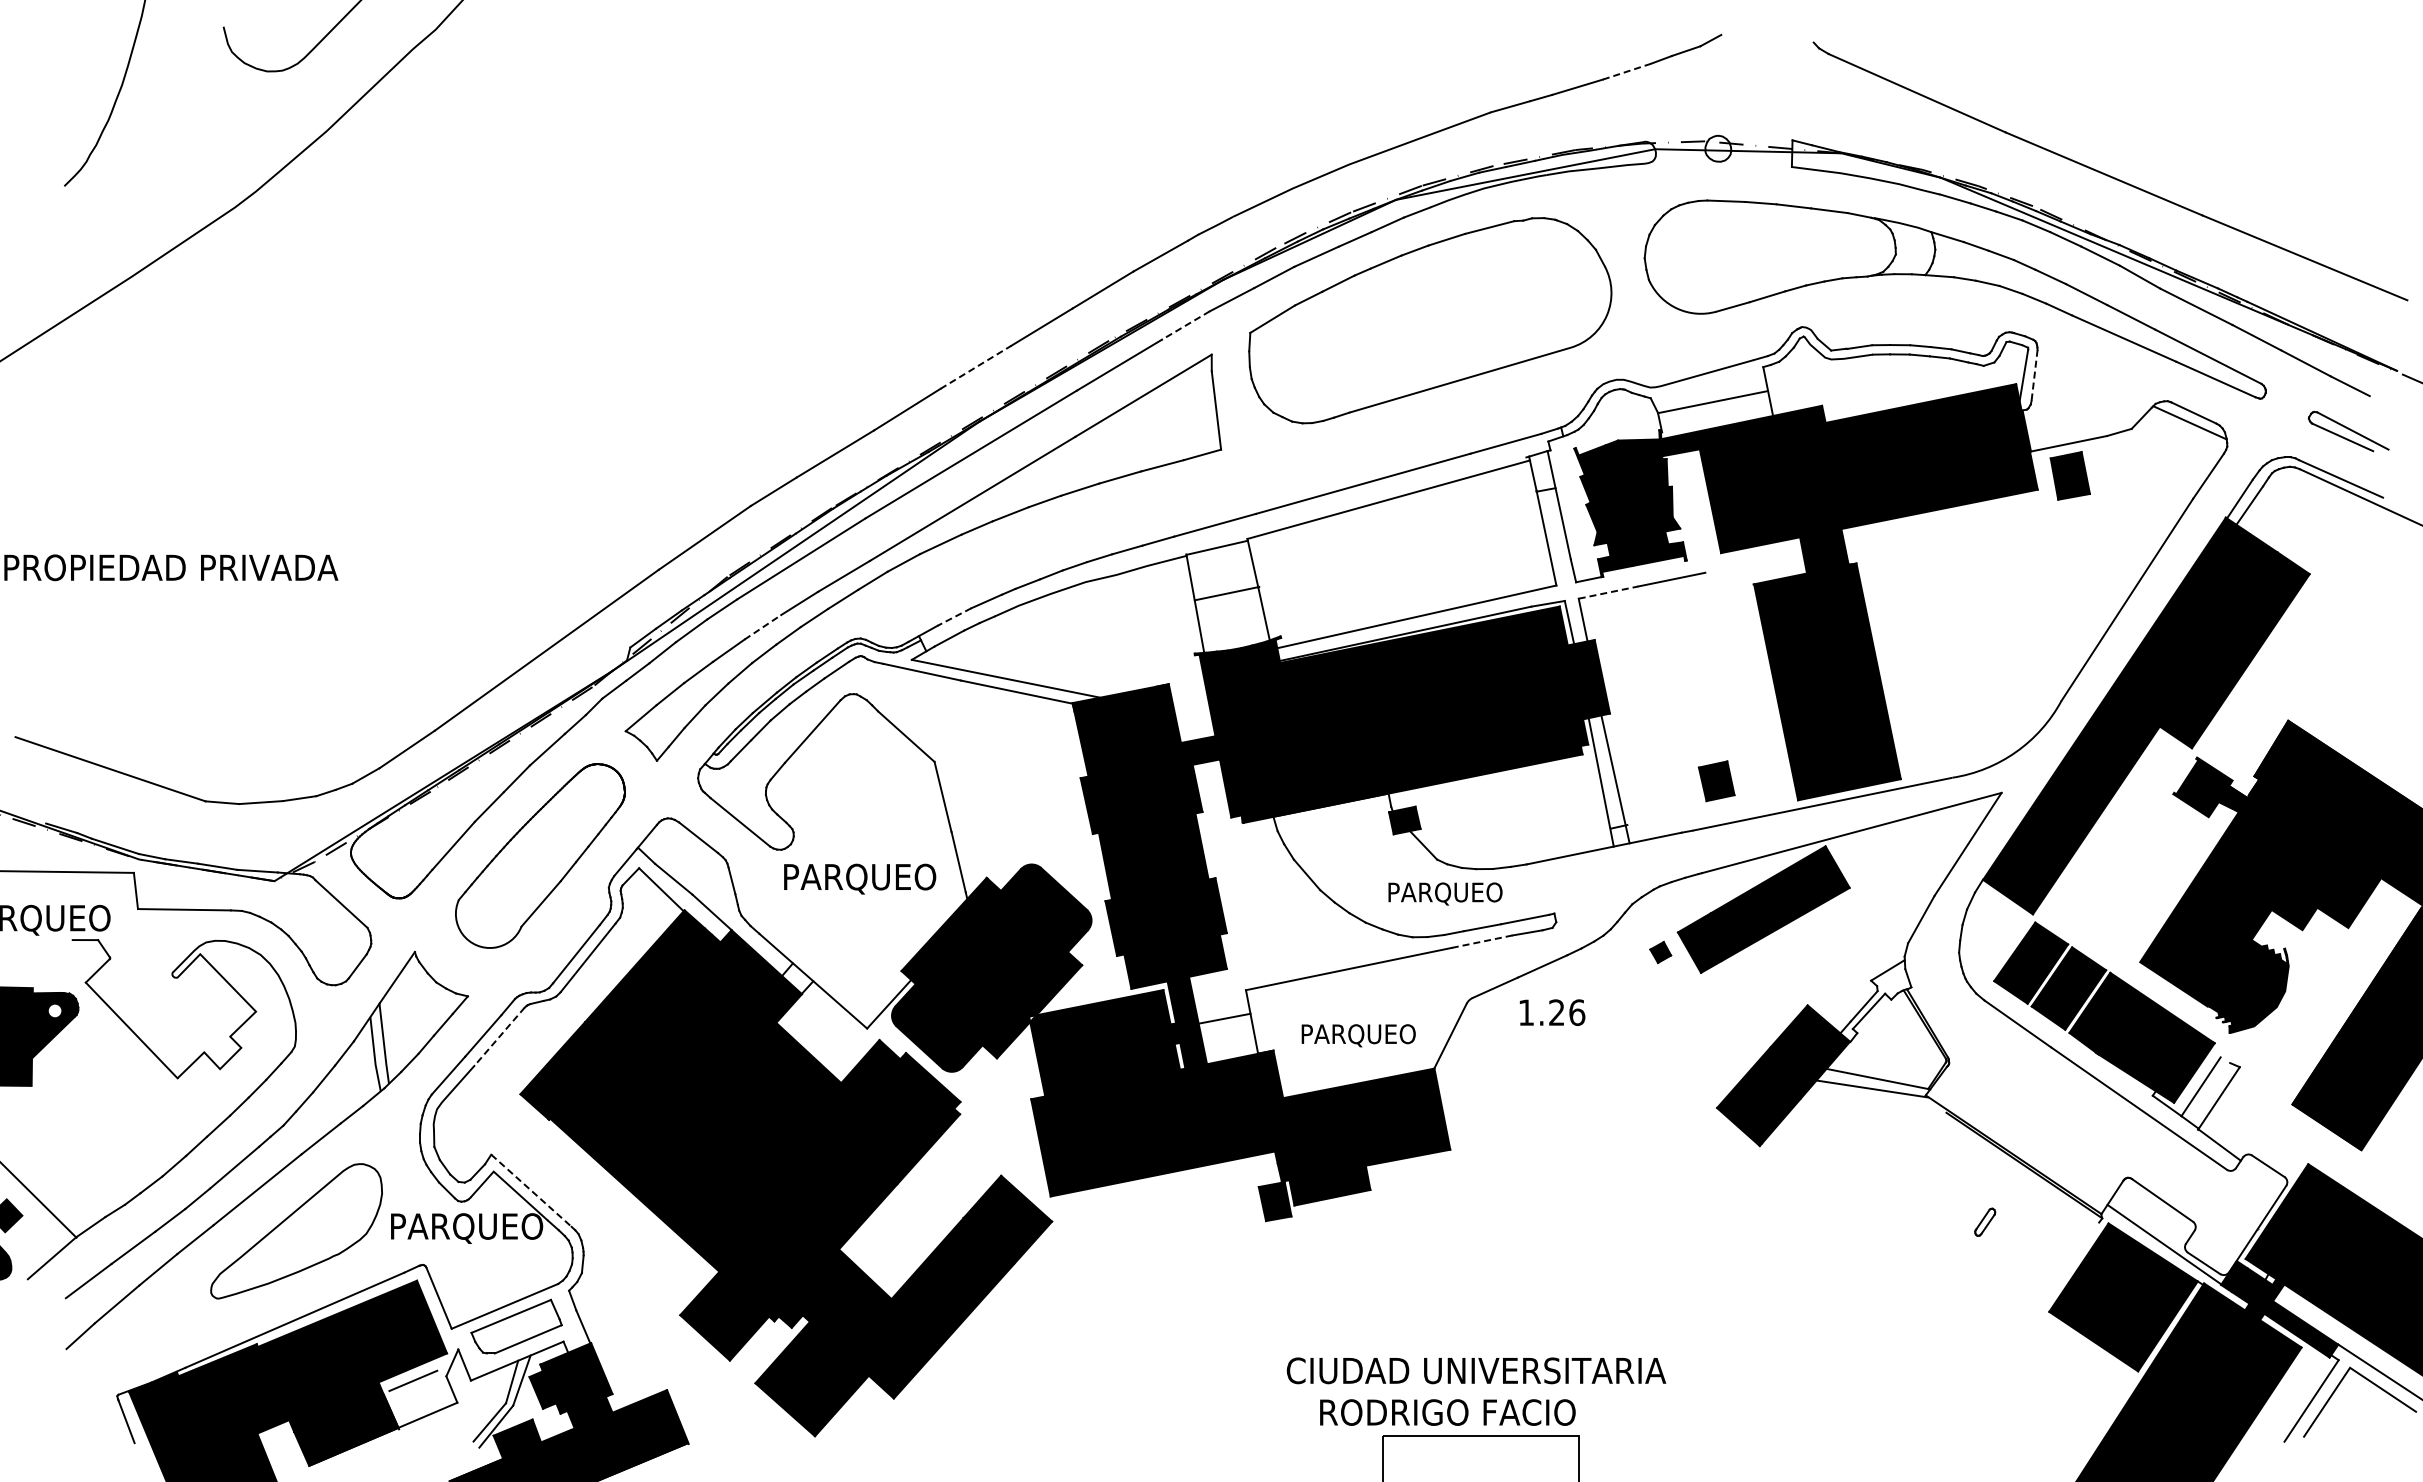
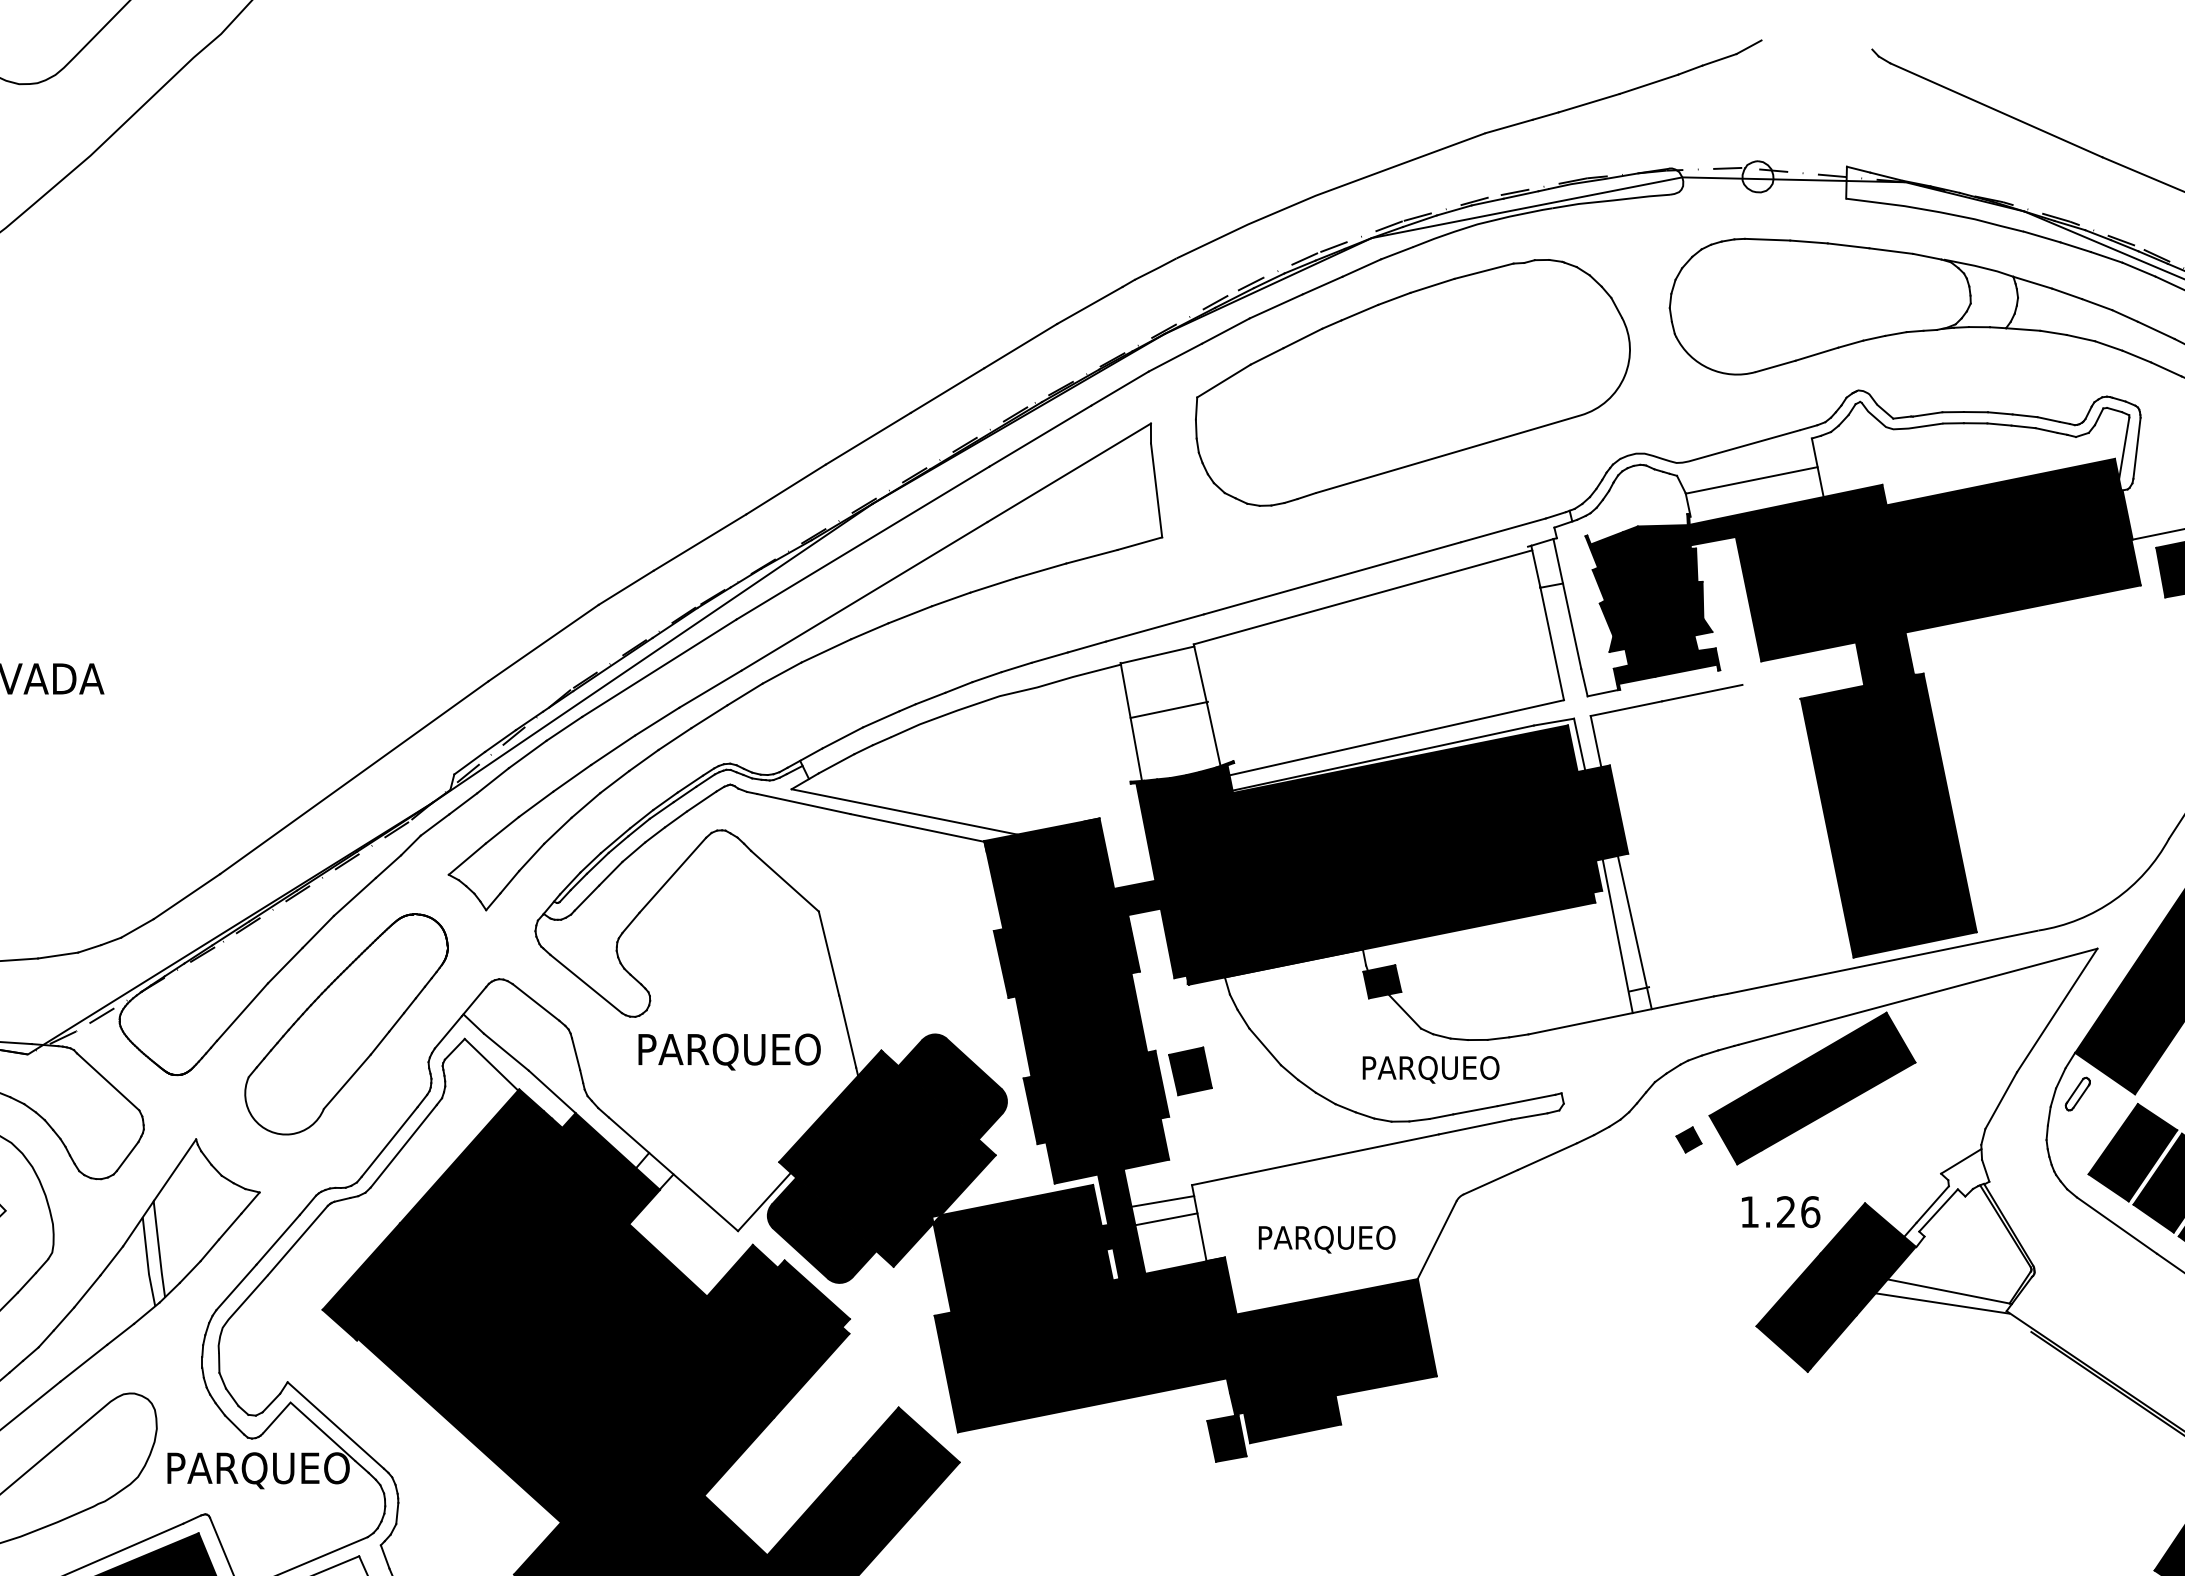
line: (1627, 71) -> (1649, 84), dashed -> solid
line: (1185, 325) -> (1119, 388), dashed -> solid
line: (975, 367) -> (867, 438), dashed -> solid
line: (2034, 375) -> (2136, 448), dashed -> solid
line: (1608, 592) -> (1626, 708), dashed -> solid
line: (954, 617) -> (842, 738), dashed -> solid
line: (763, 627) -> (613, 750), dashed -> solid
part: (1716, 781) -> (1190, 1071), moved
line: (1482, 941) -> (1475, 1126), dashed -> solid
line: (1221, 1003) -> (1162, 1201), added
text: (1552, 1012) -> (1780, 1211), moved
line: (499, 1036) -> (297, 1240), dashed -> solid
line: (531, 1190) -> (335, 1425), dashed -> solid
part: (1985, 1221) -> (2078, 1093), moved

